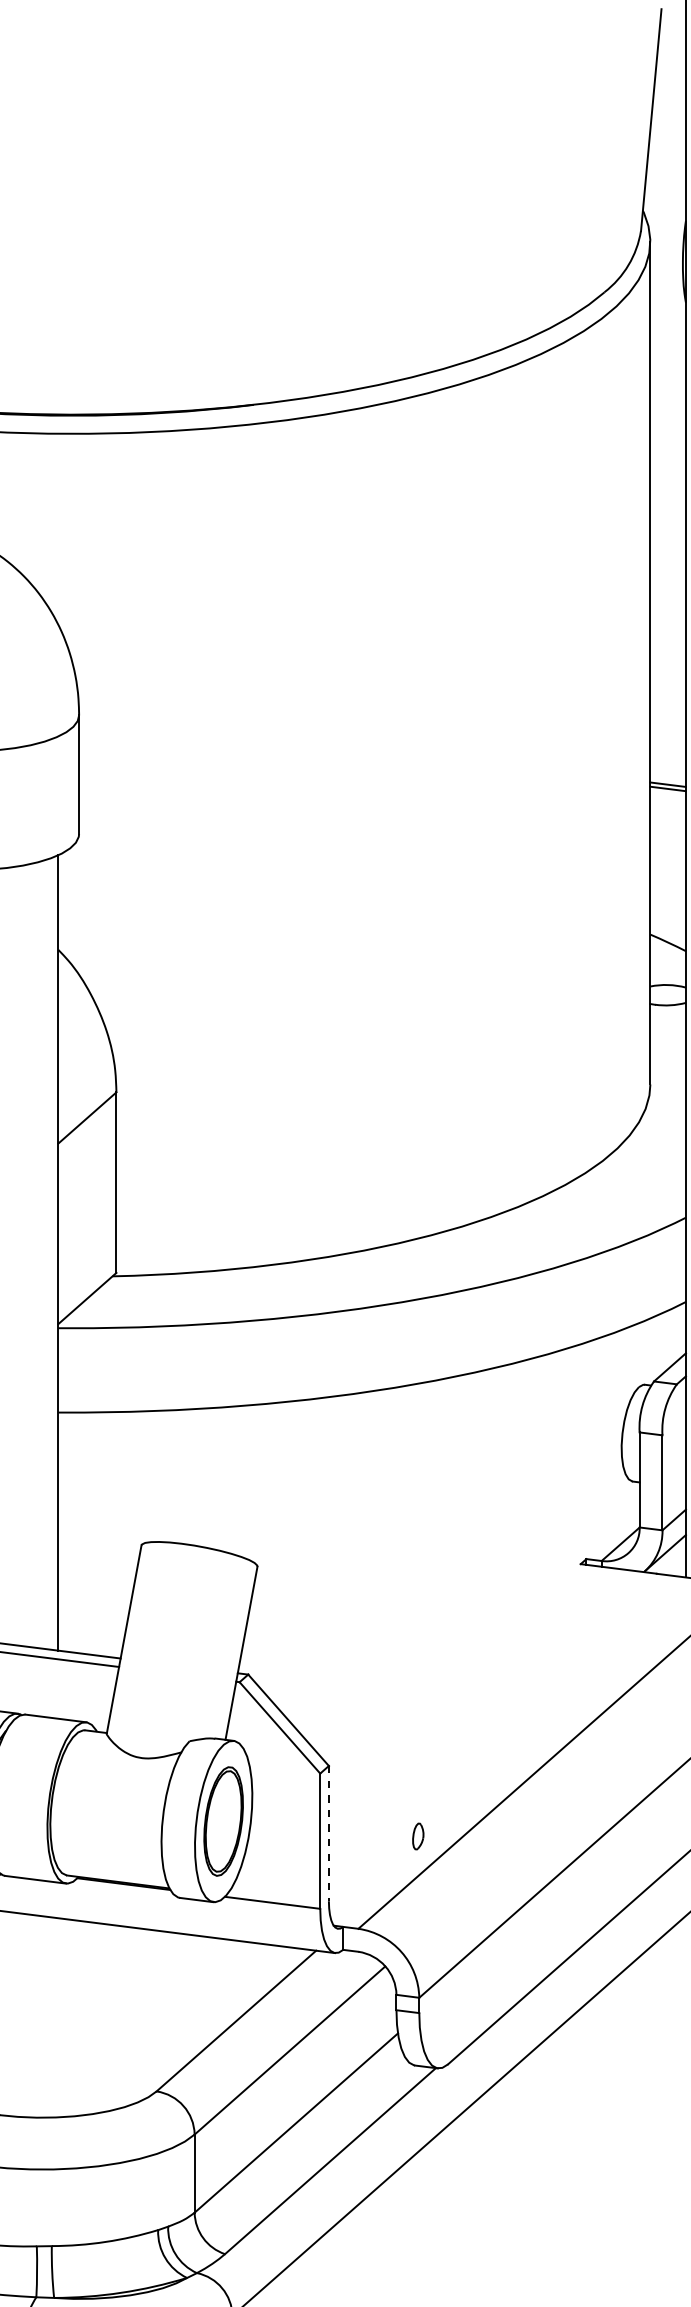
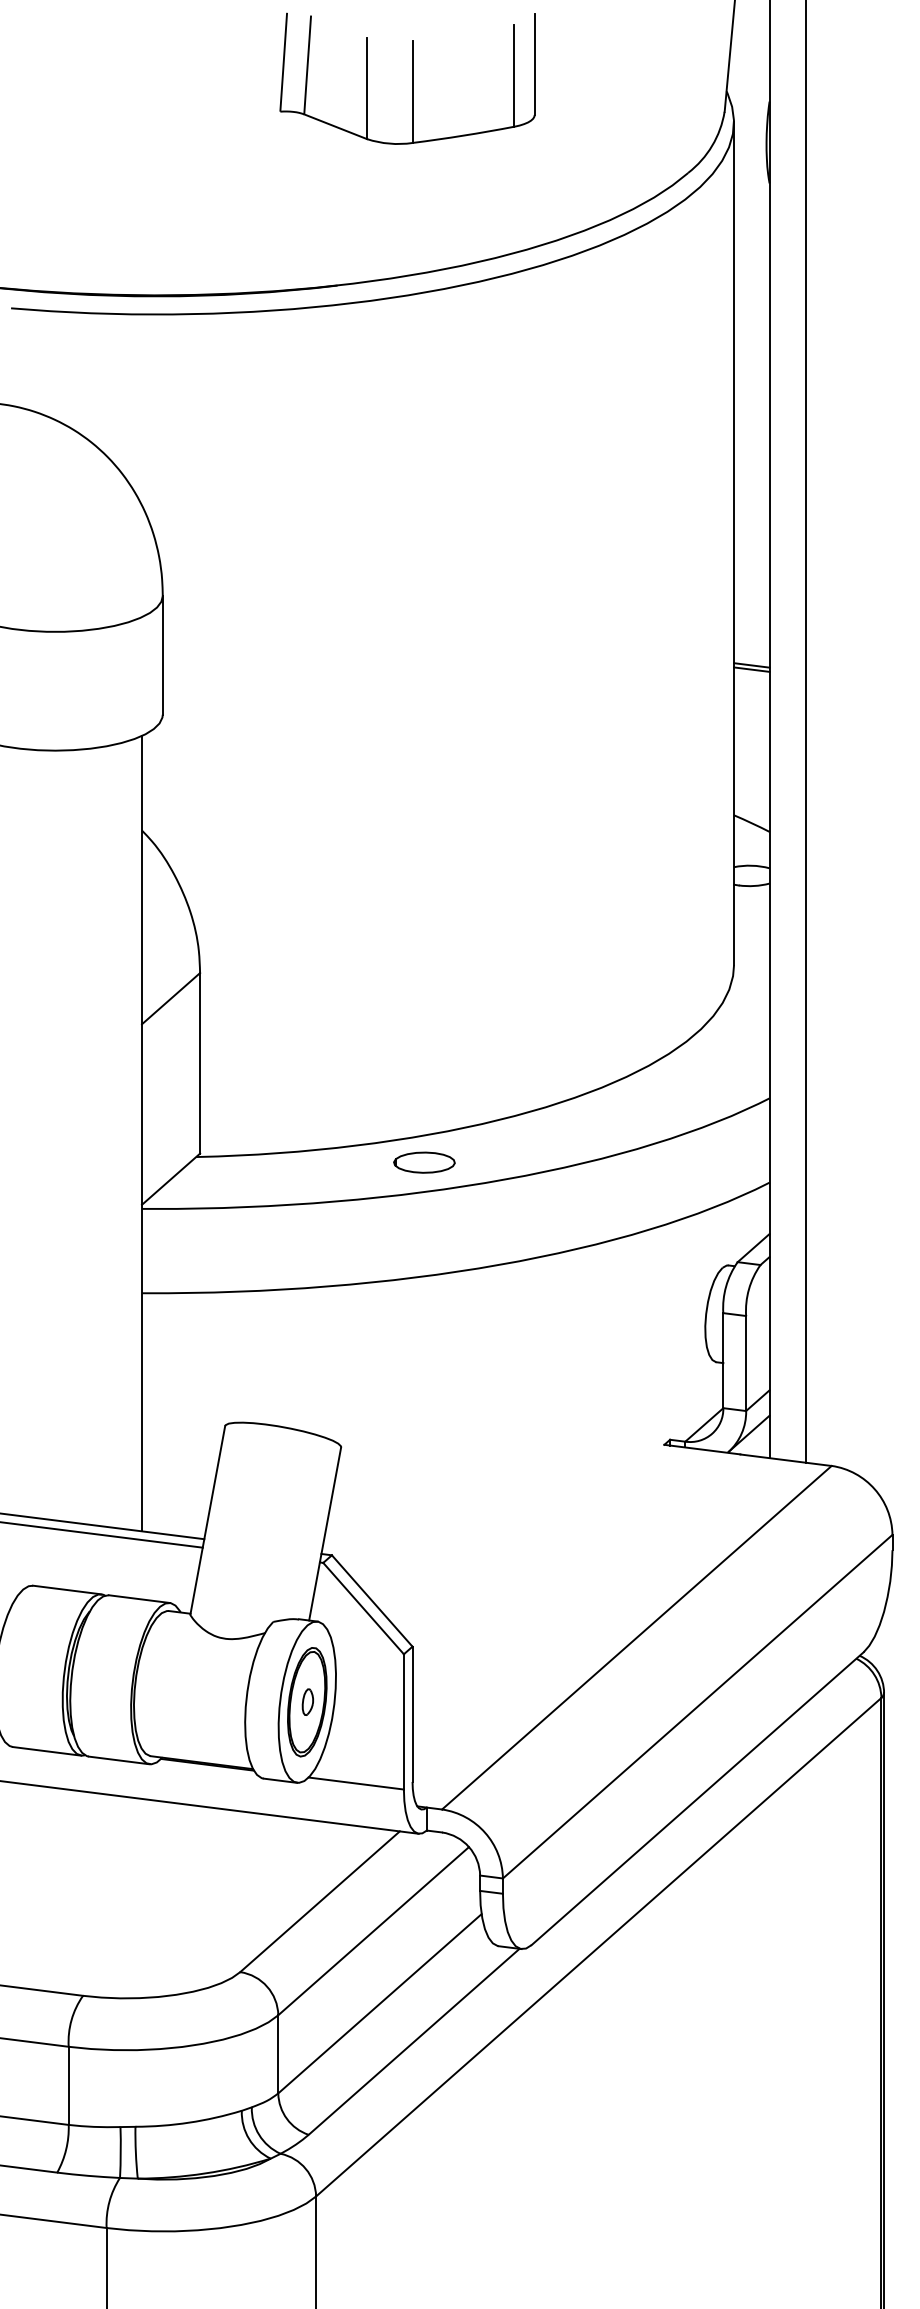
part: (323, 197) -> (407, 78), added
part: (340, 1281) -> (424, 1162), added
line: (328, 1833) -> (412, 1714), dashed -> solid
part: (417, 1835) -> (307, 1701), moved

